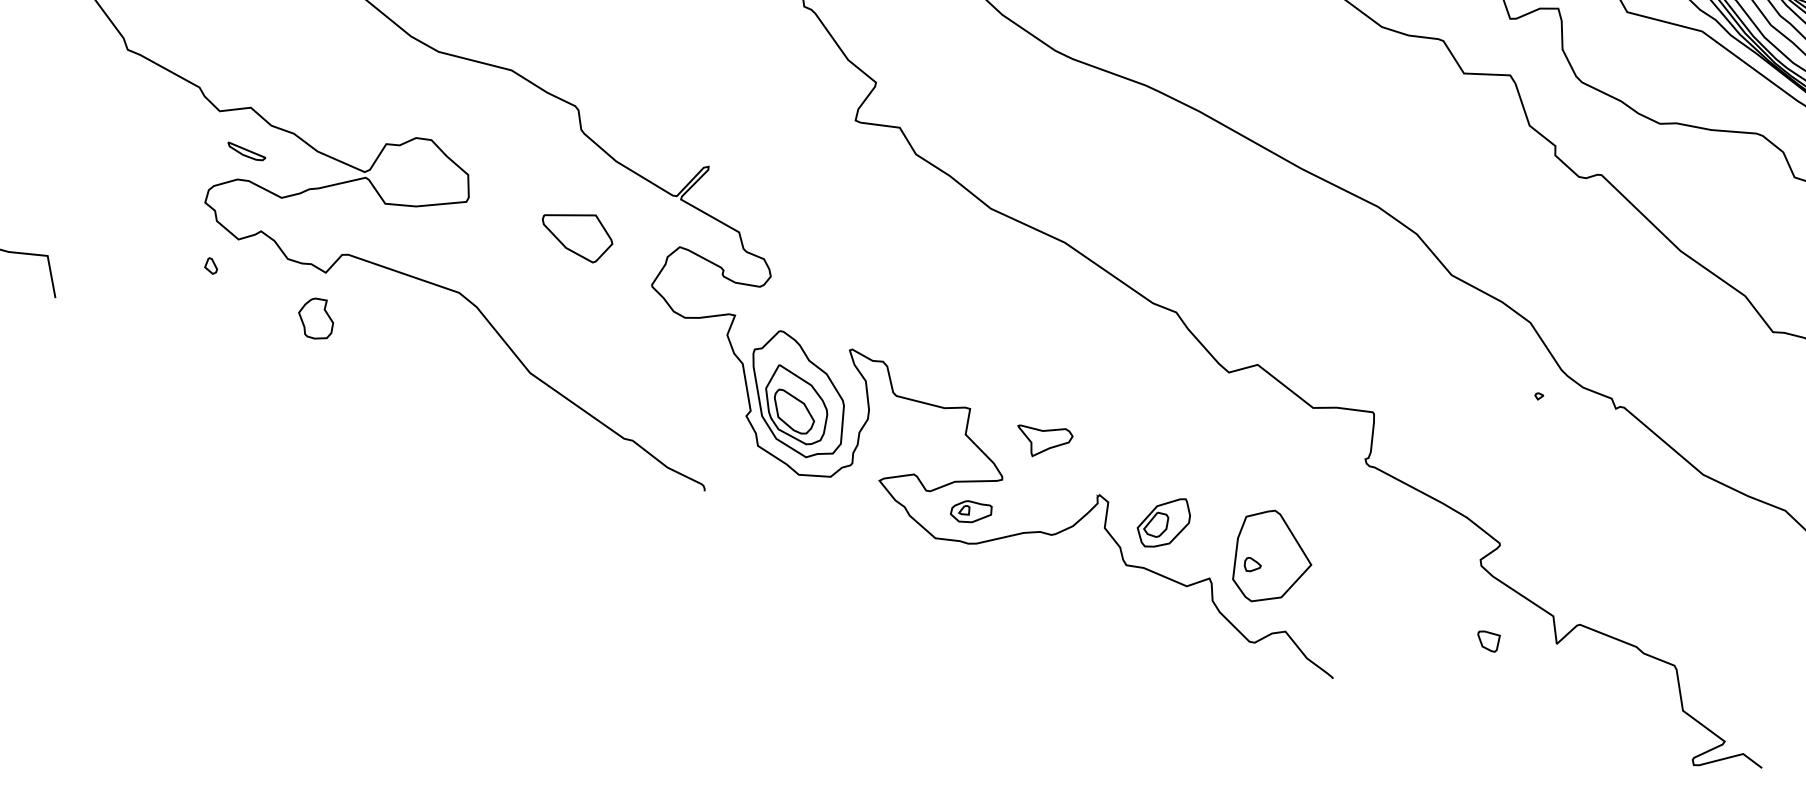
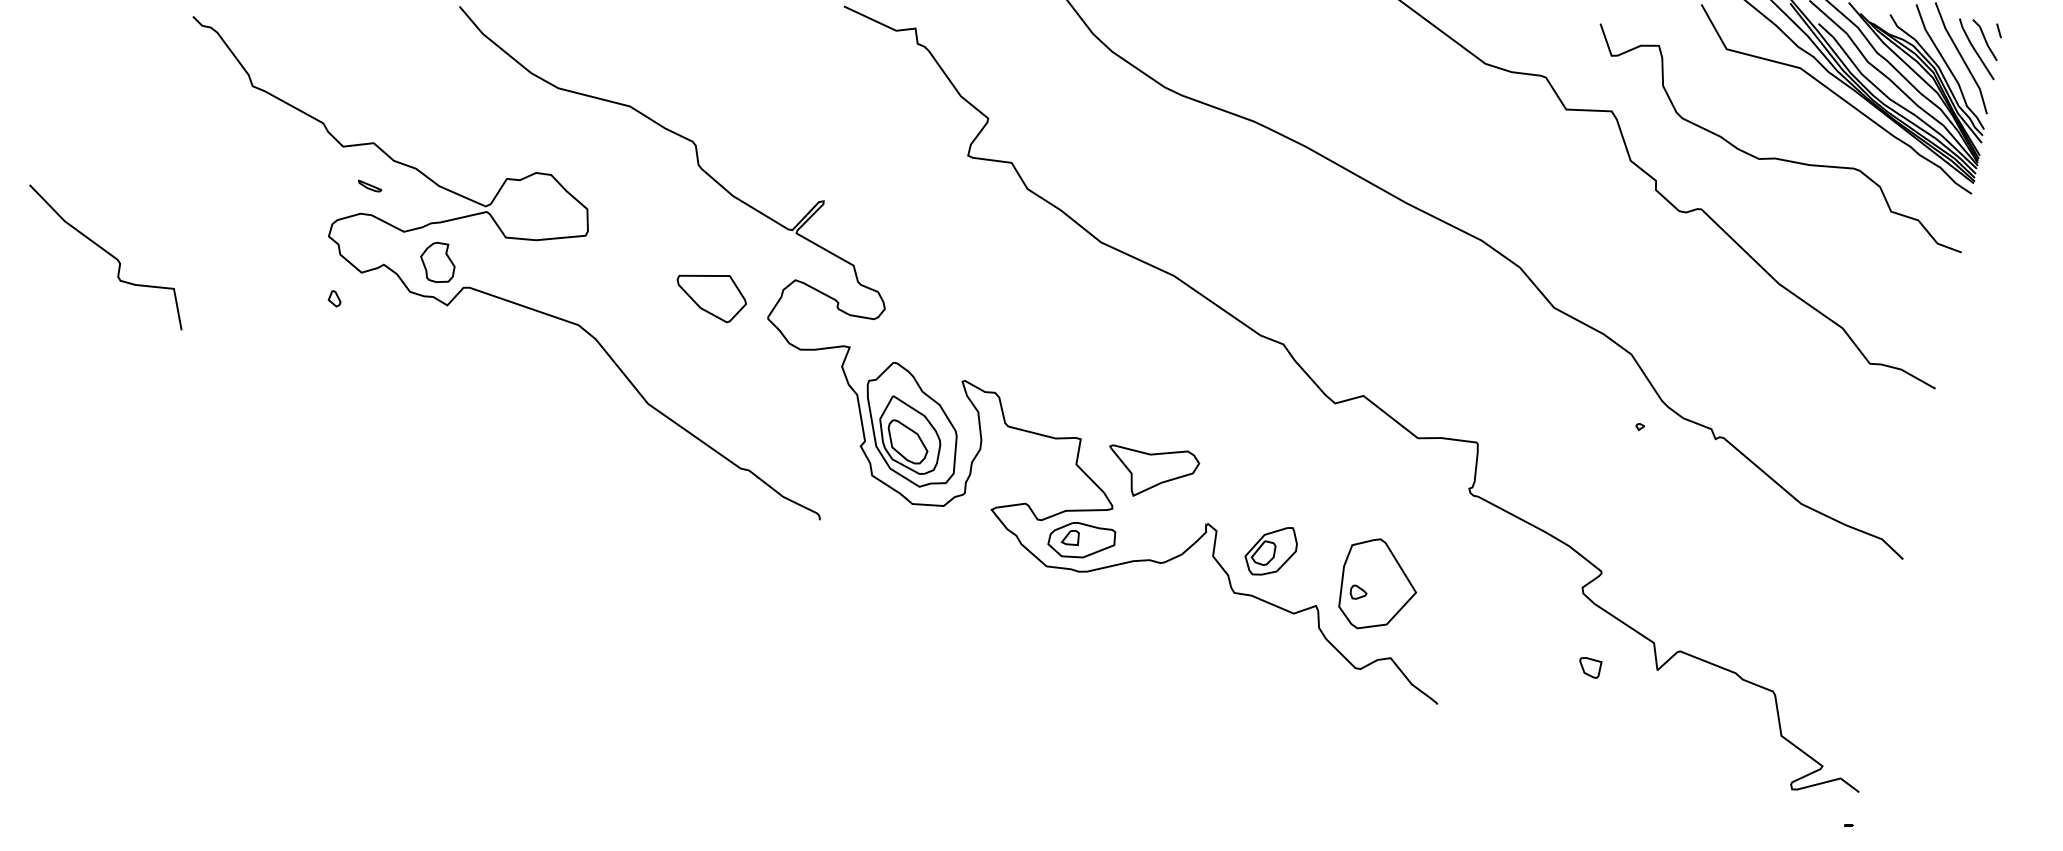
part: (247, 150) -> (370, 185), size x0.62
part: (577, 238) -> (711, 298), moved
part: (315, 317) -> (437, 261), moved
part: (1045, 440) -> (1154, 470), size x1.67
part: (970, 511) -> (1081, 540), size x1.67

